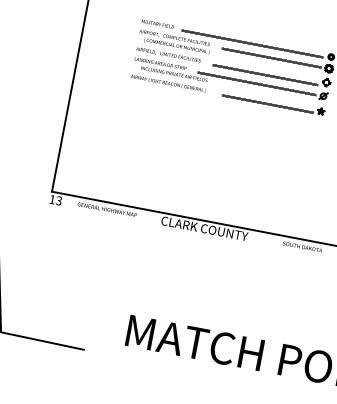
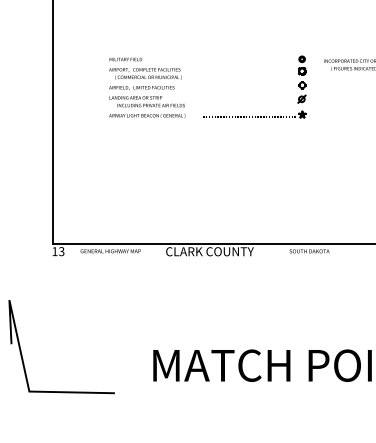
line: (251, 44) -> (221, 61), removed
line: (271, 58) -> (243, 71), removed
line: (265, 75) -> (240, 89), removed
line: (256, 83) -> (233, 99), removed

